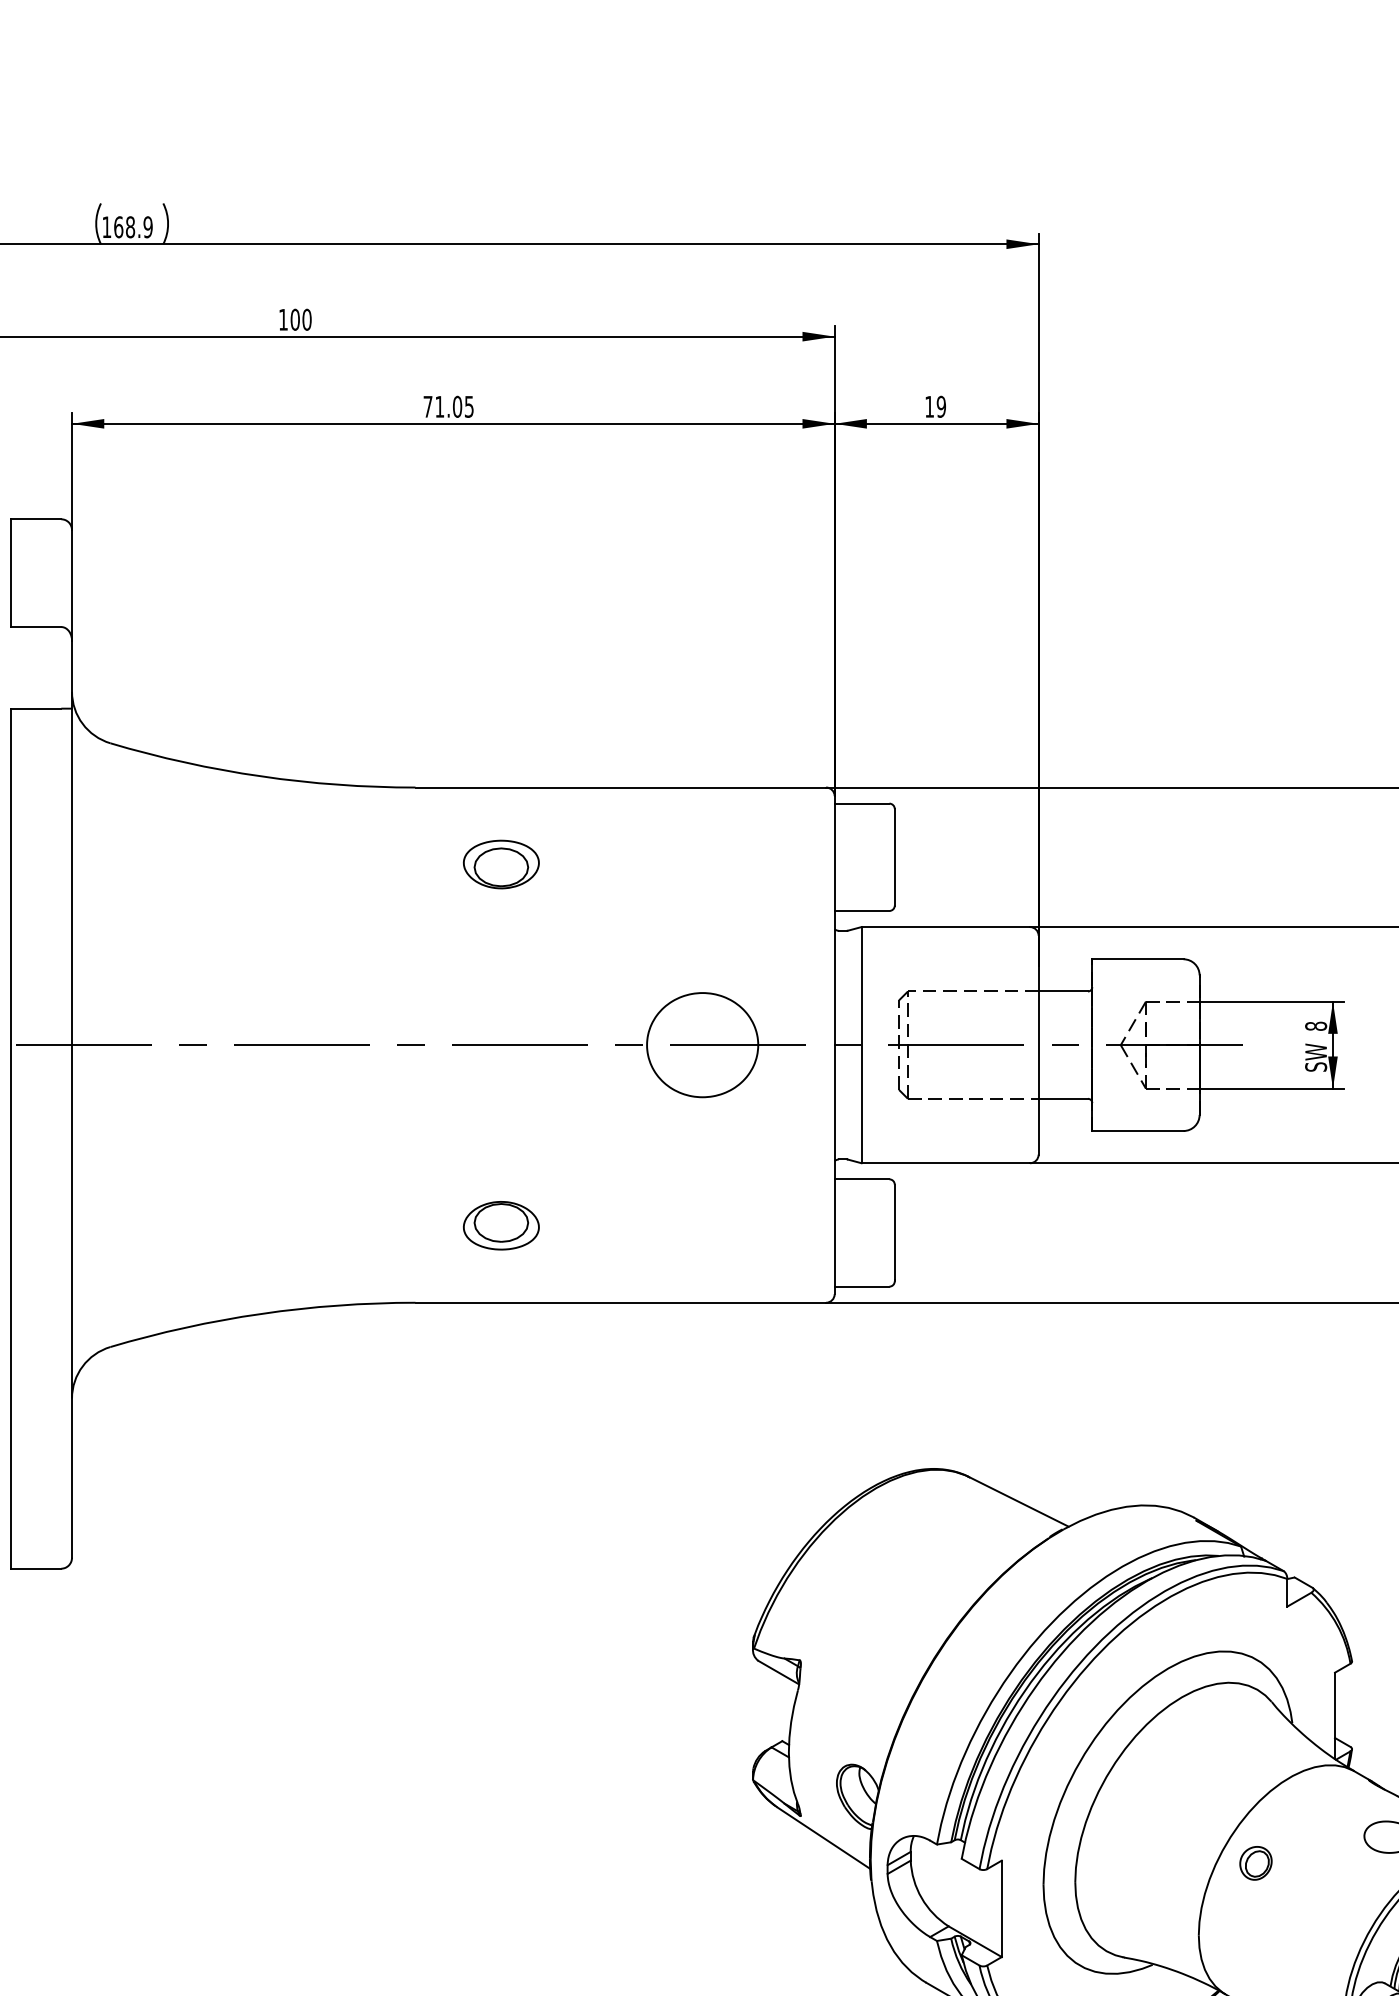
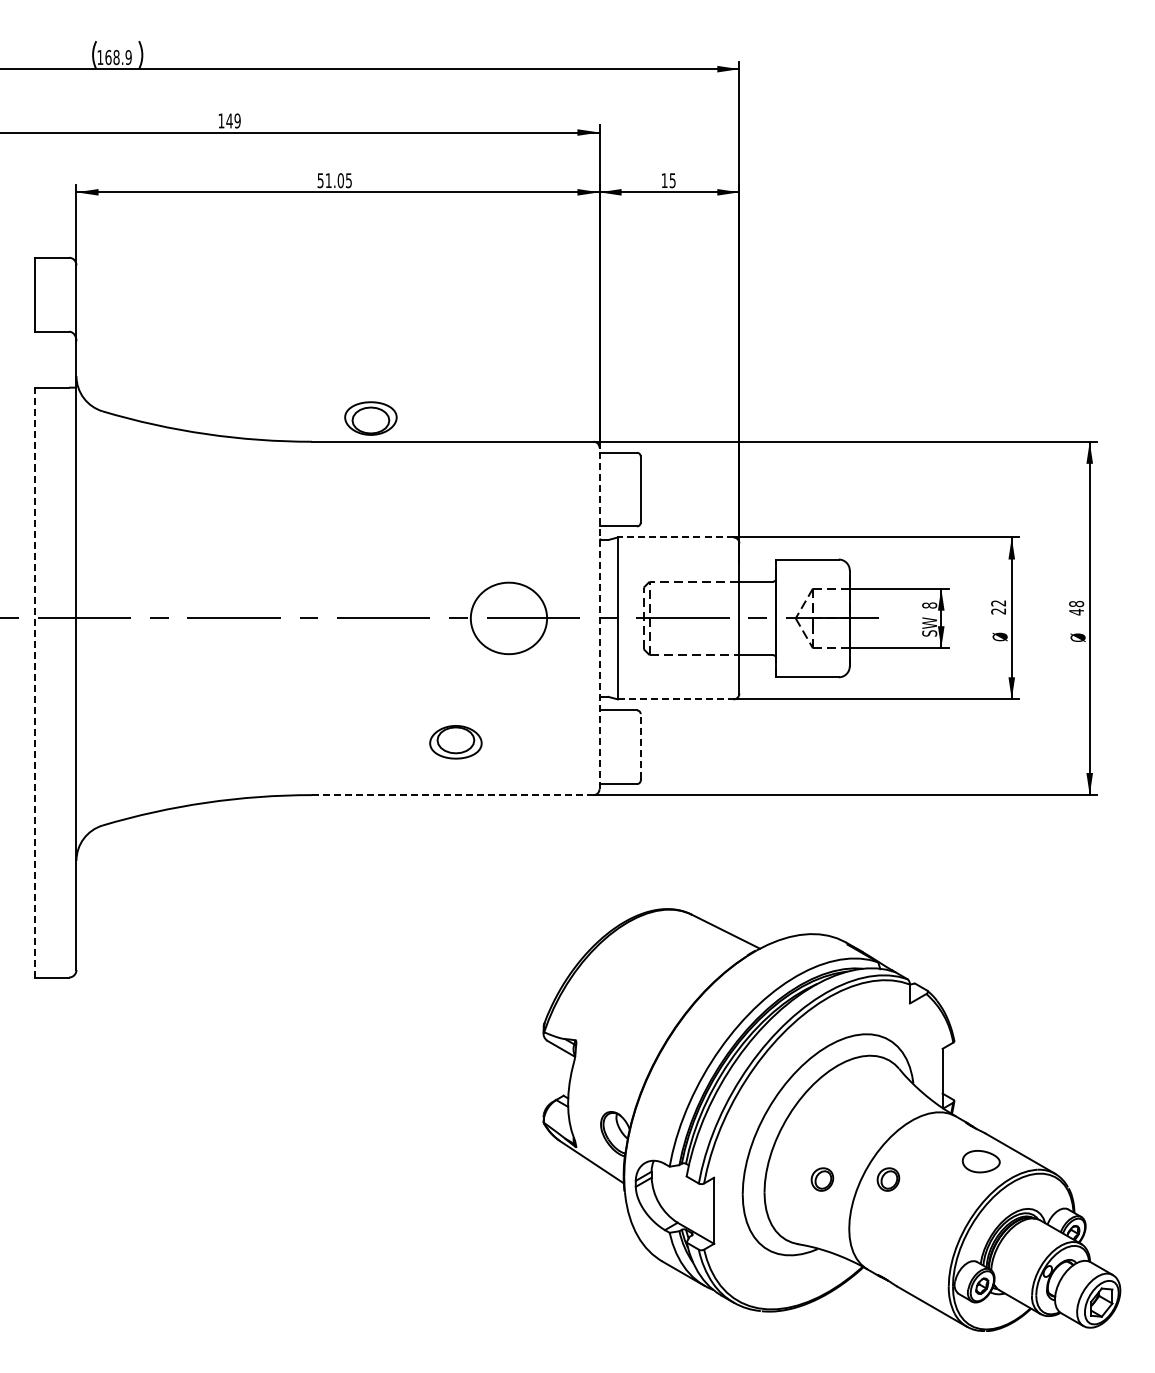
text: (301, 319) -> (233, 120), 100 -> 149
text: (427, 406) -> (320, 180), 71.05 -> 51.05
text: (941, 406) -> (672, 180), 19 -> 15
part: (500, 864) -> (370, 418), moved
line: (945, 927) -> (675, 537), solid -> dashed
line: (834, 1045) -> (599, 618), solid -> dashed
line: (10, 1138) -> (34, 682), solid -> dashed
line: (945, 1163) -> (675, 699), solid -> dashed
part: (500, 1226) -> (455, 742), moved
line: (894, 1231) -> (640, 746), solid -> dashed
line: (620, 1303) -> (452, 795), solid -> dashed
part: (1159, 1863) -> (822, 1179), added

